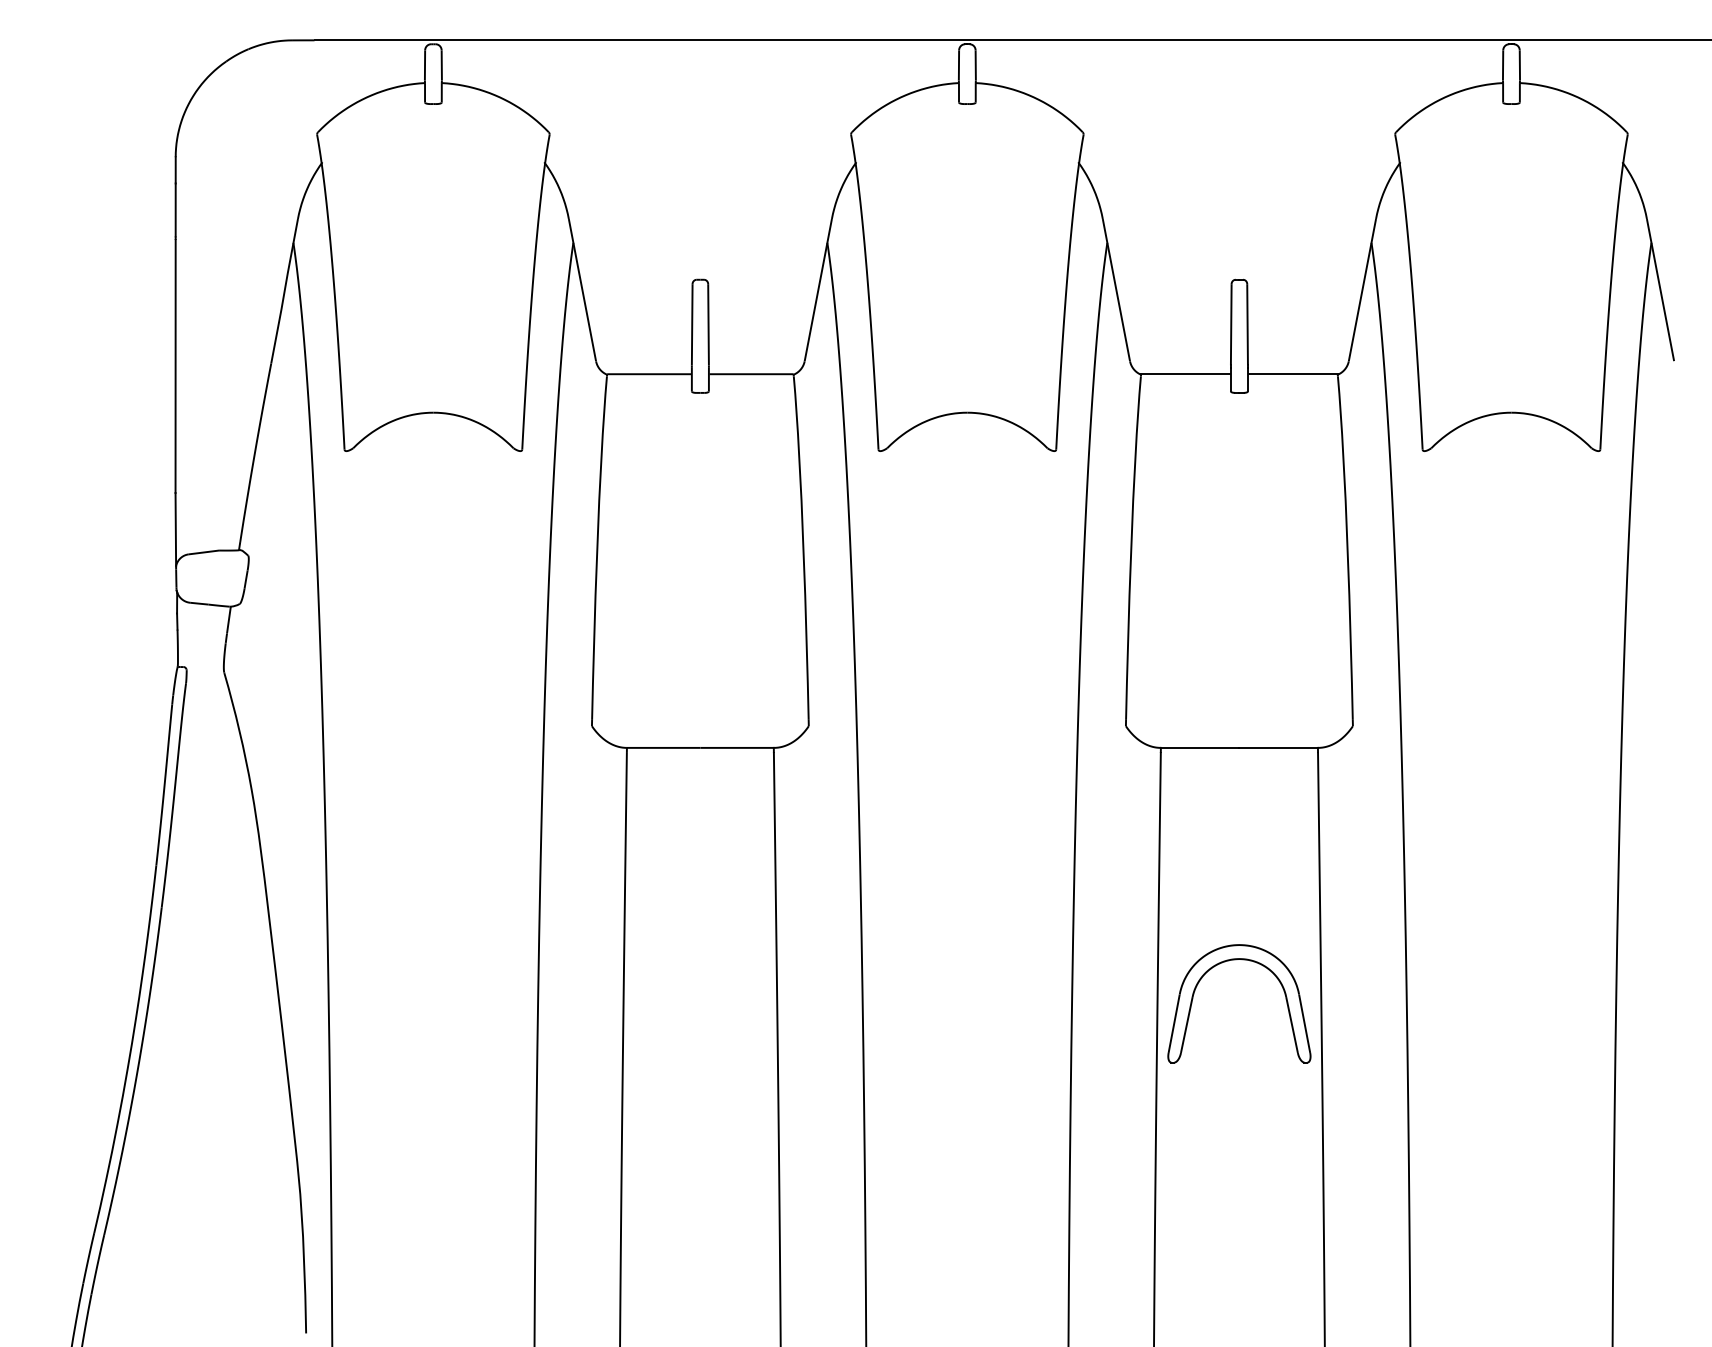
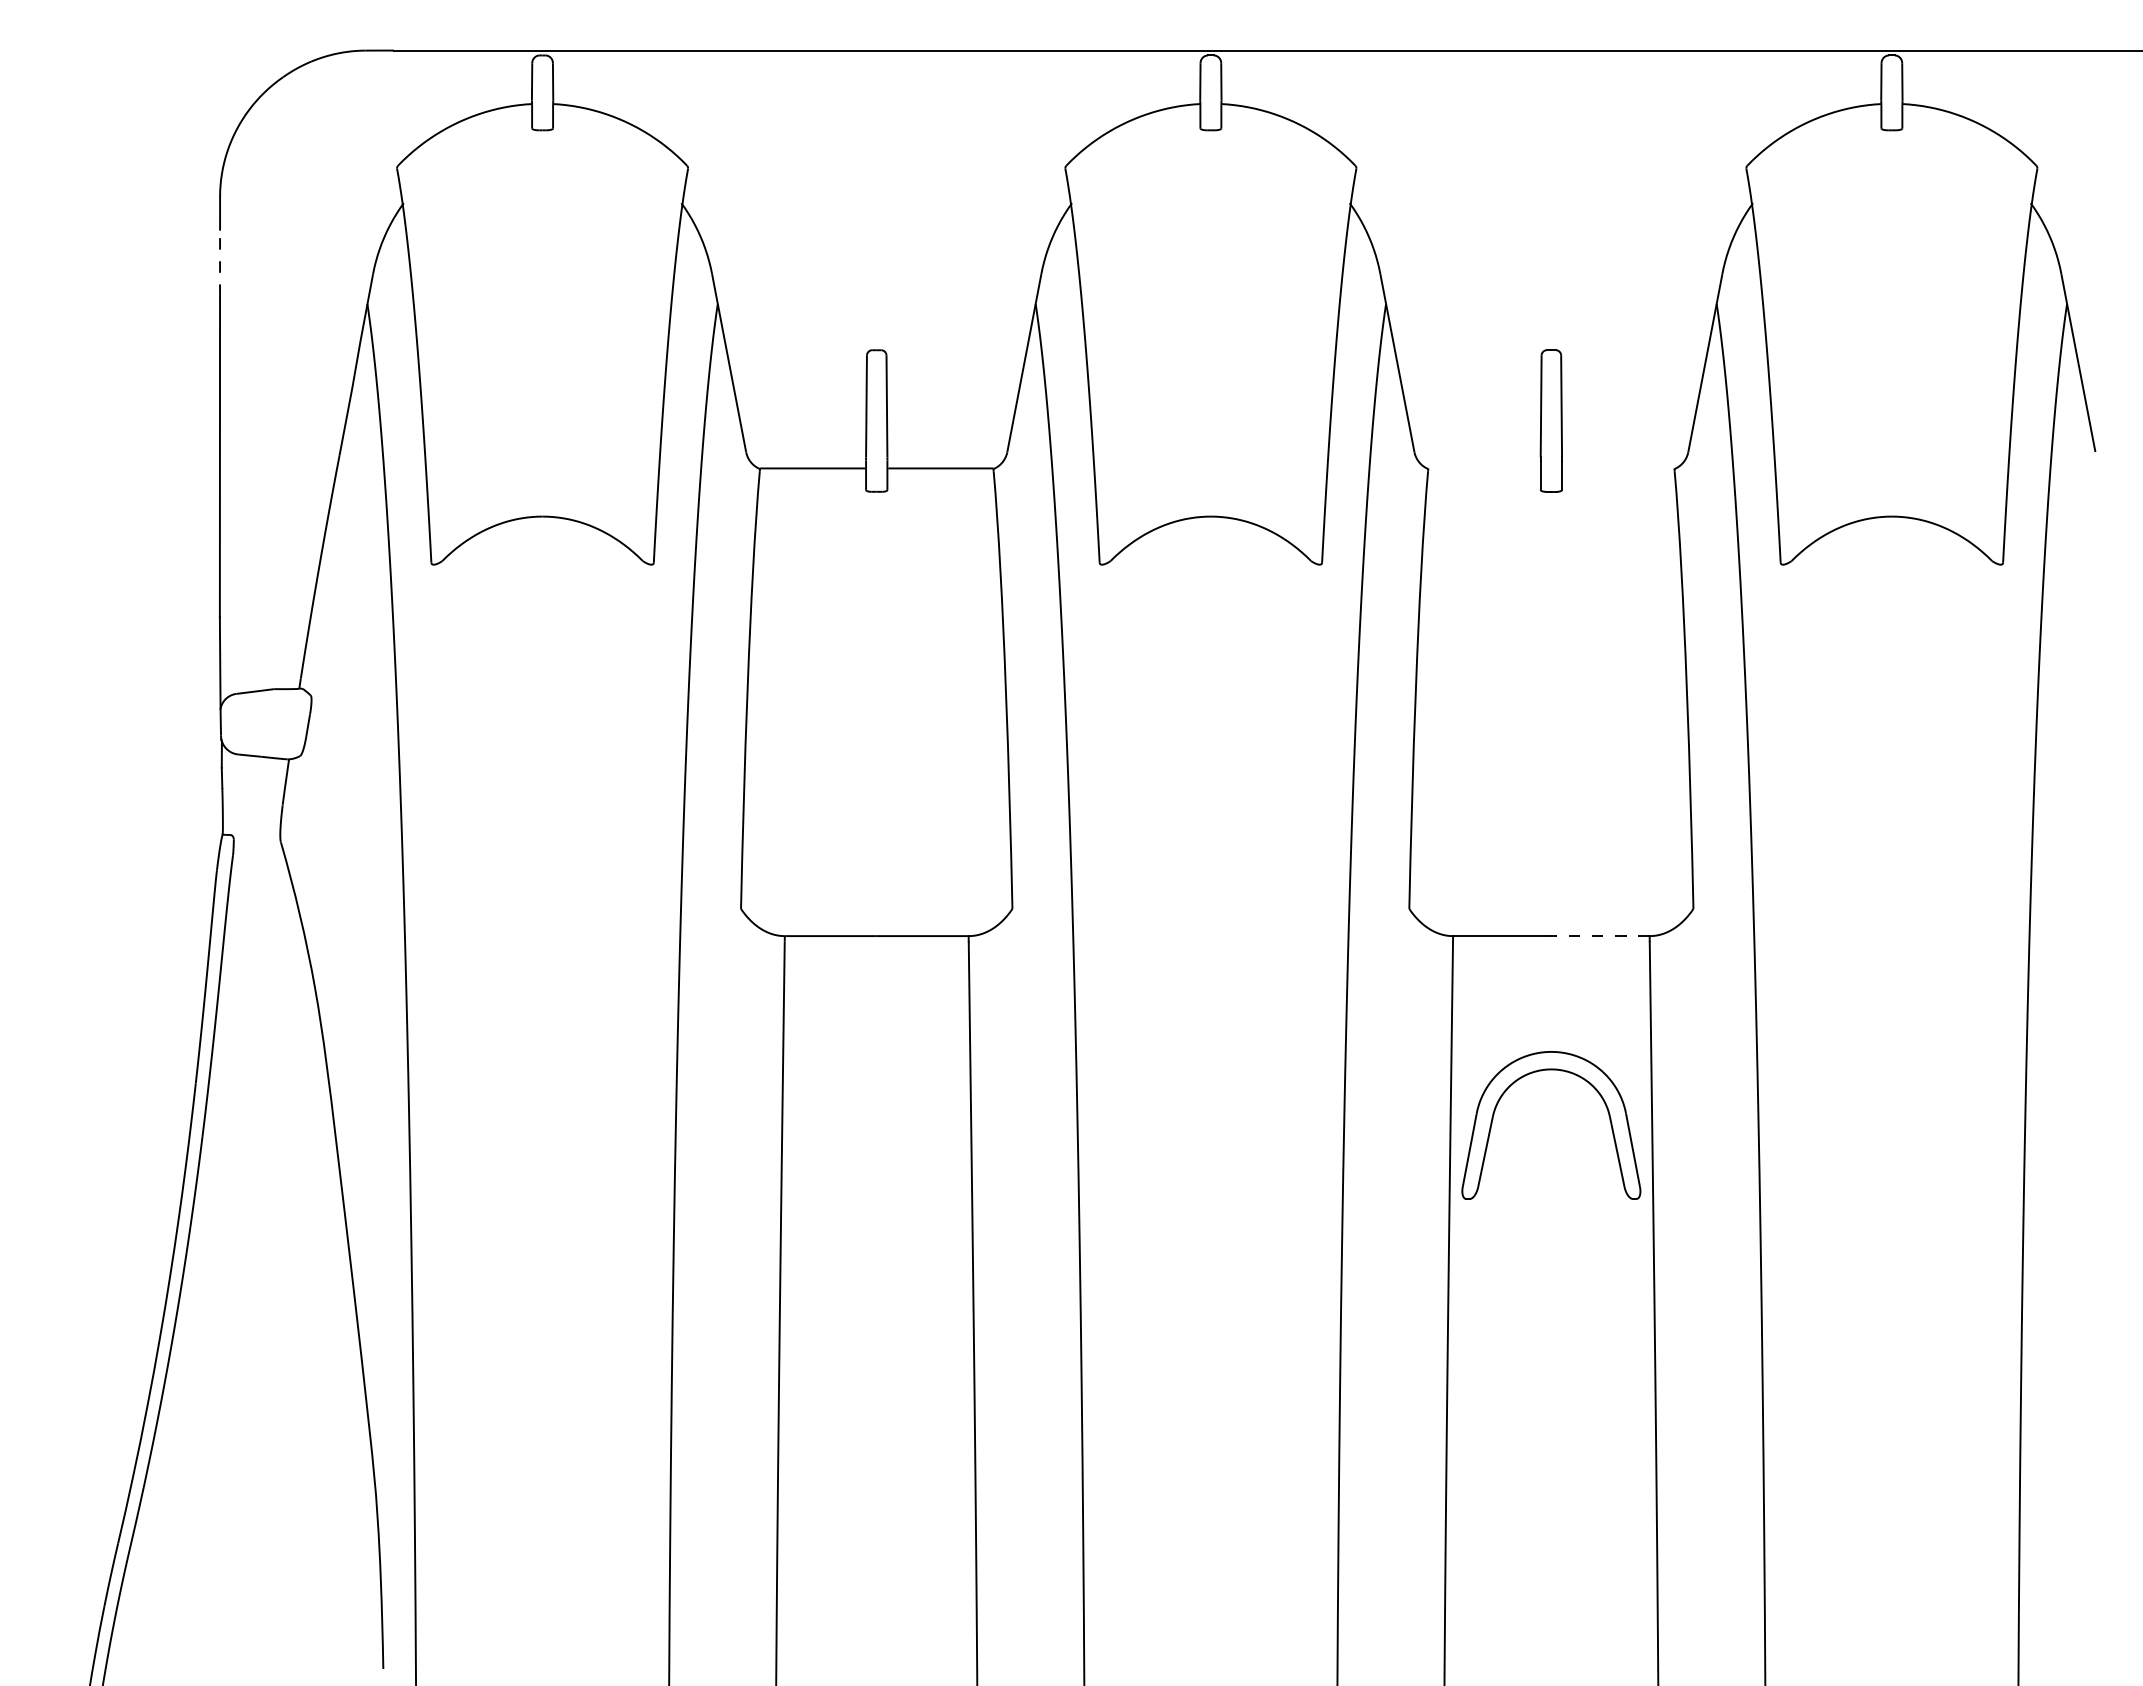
line: (176, 209) -> (220, 262), solid -> dashed
line: (1185, 374) -> (1483, 468), removed
line: (1293, 374) -> (1618, 468), removed
line: (1278, 748) -> (1600, 936), solid -> dashed
part: (1231, 960) -> (1541, 1071), moved

